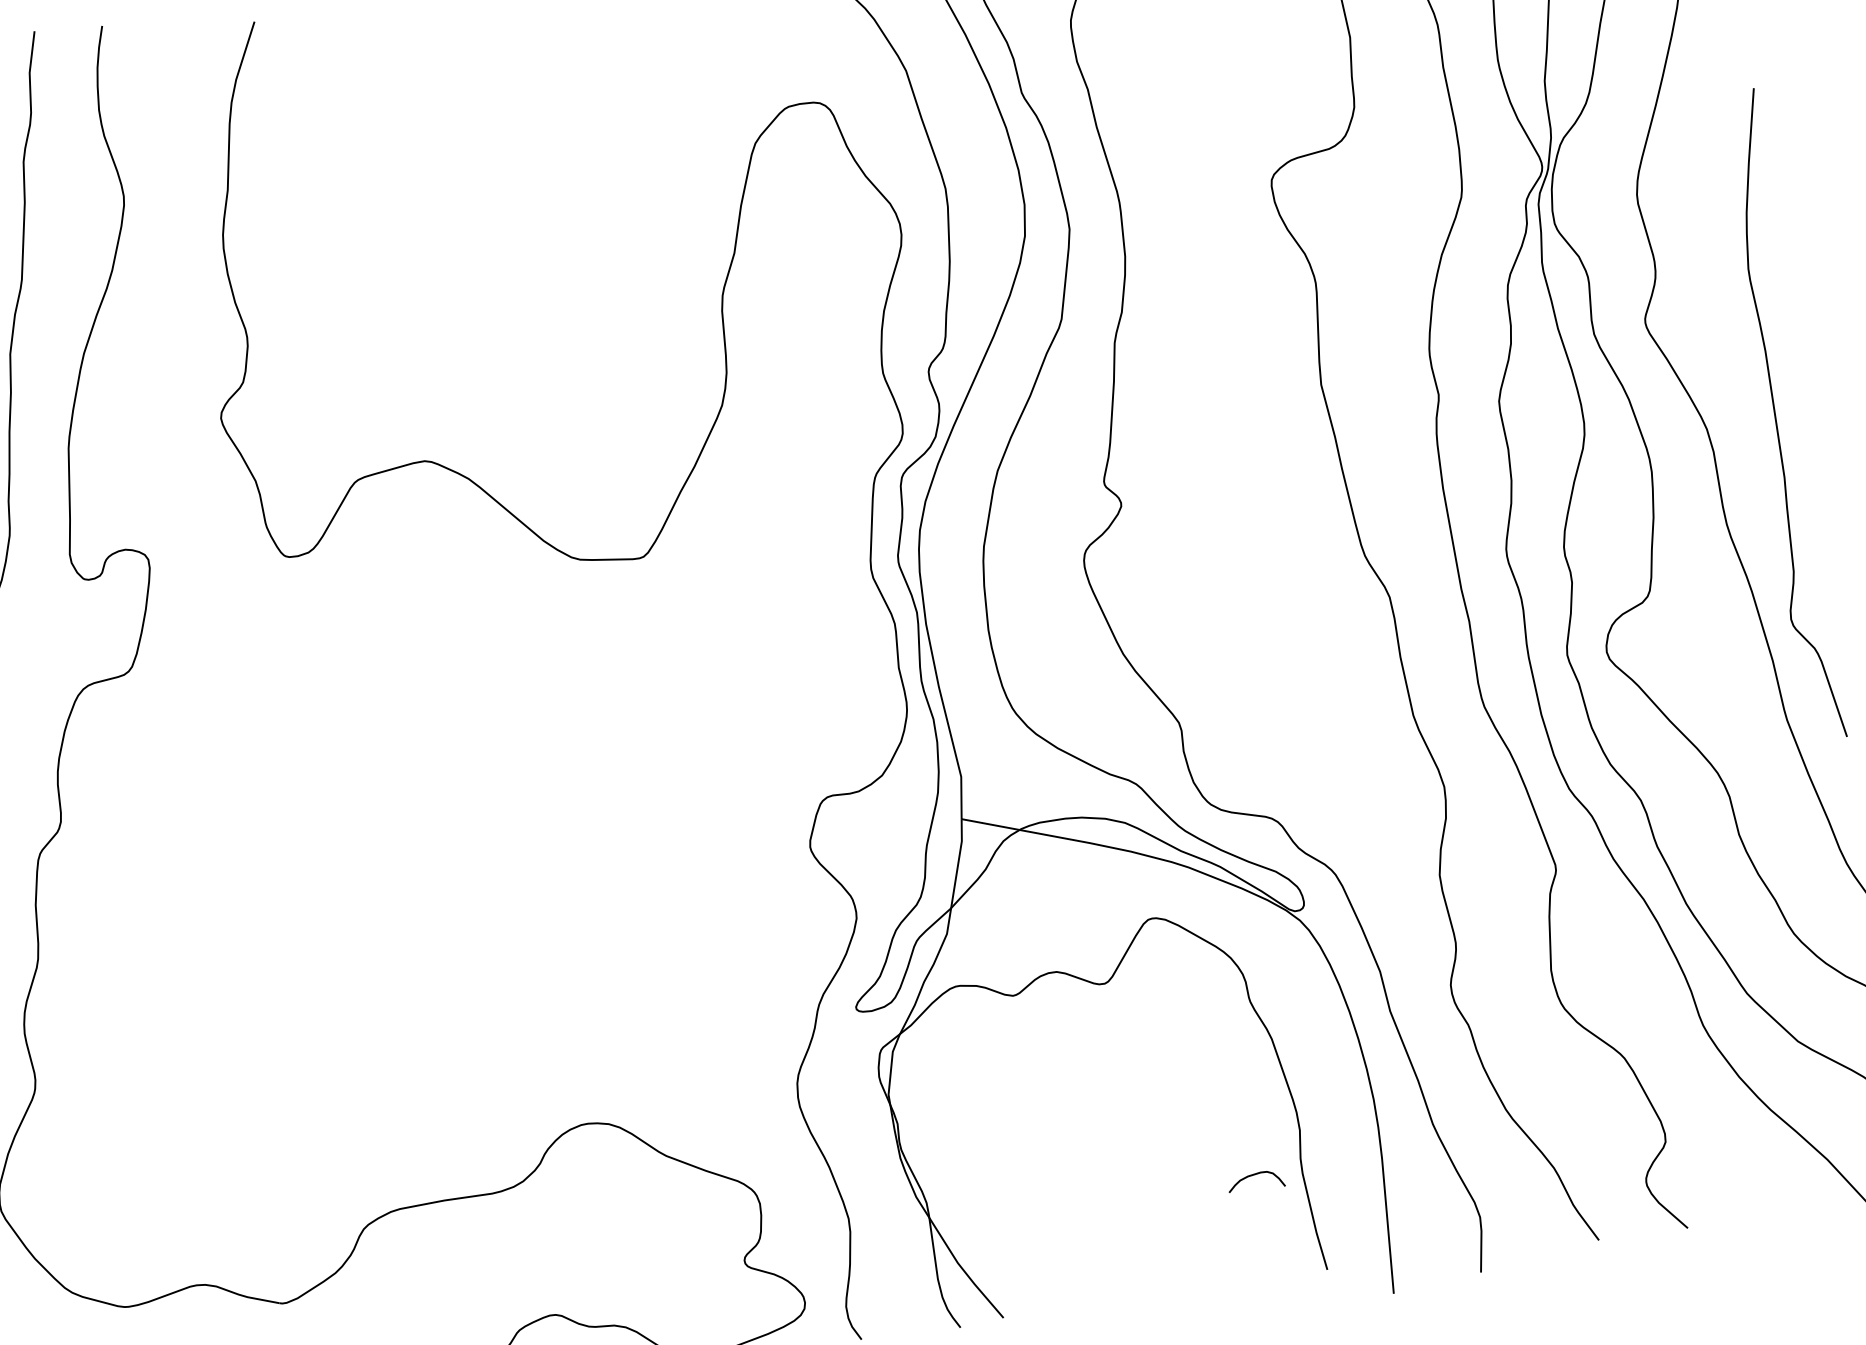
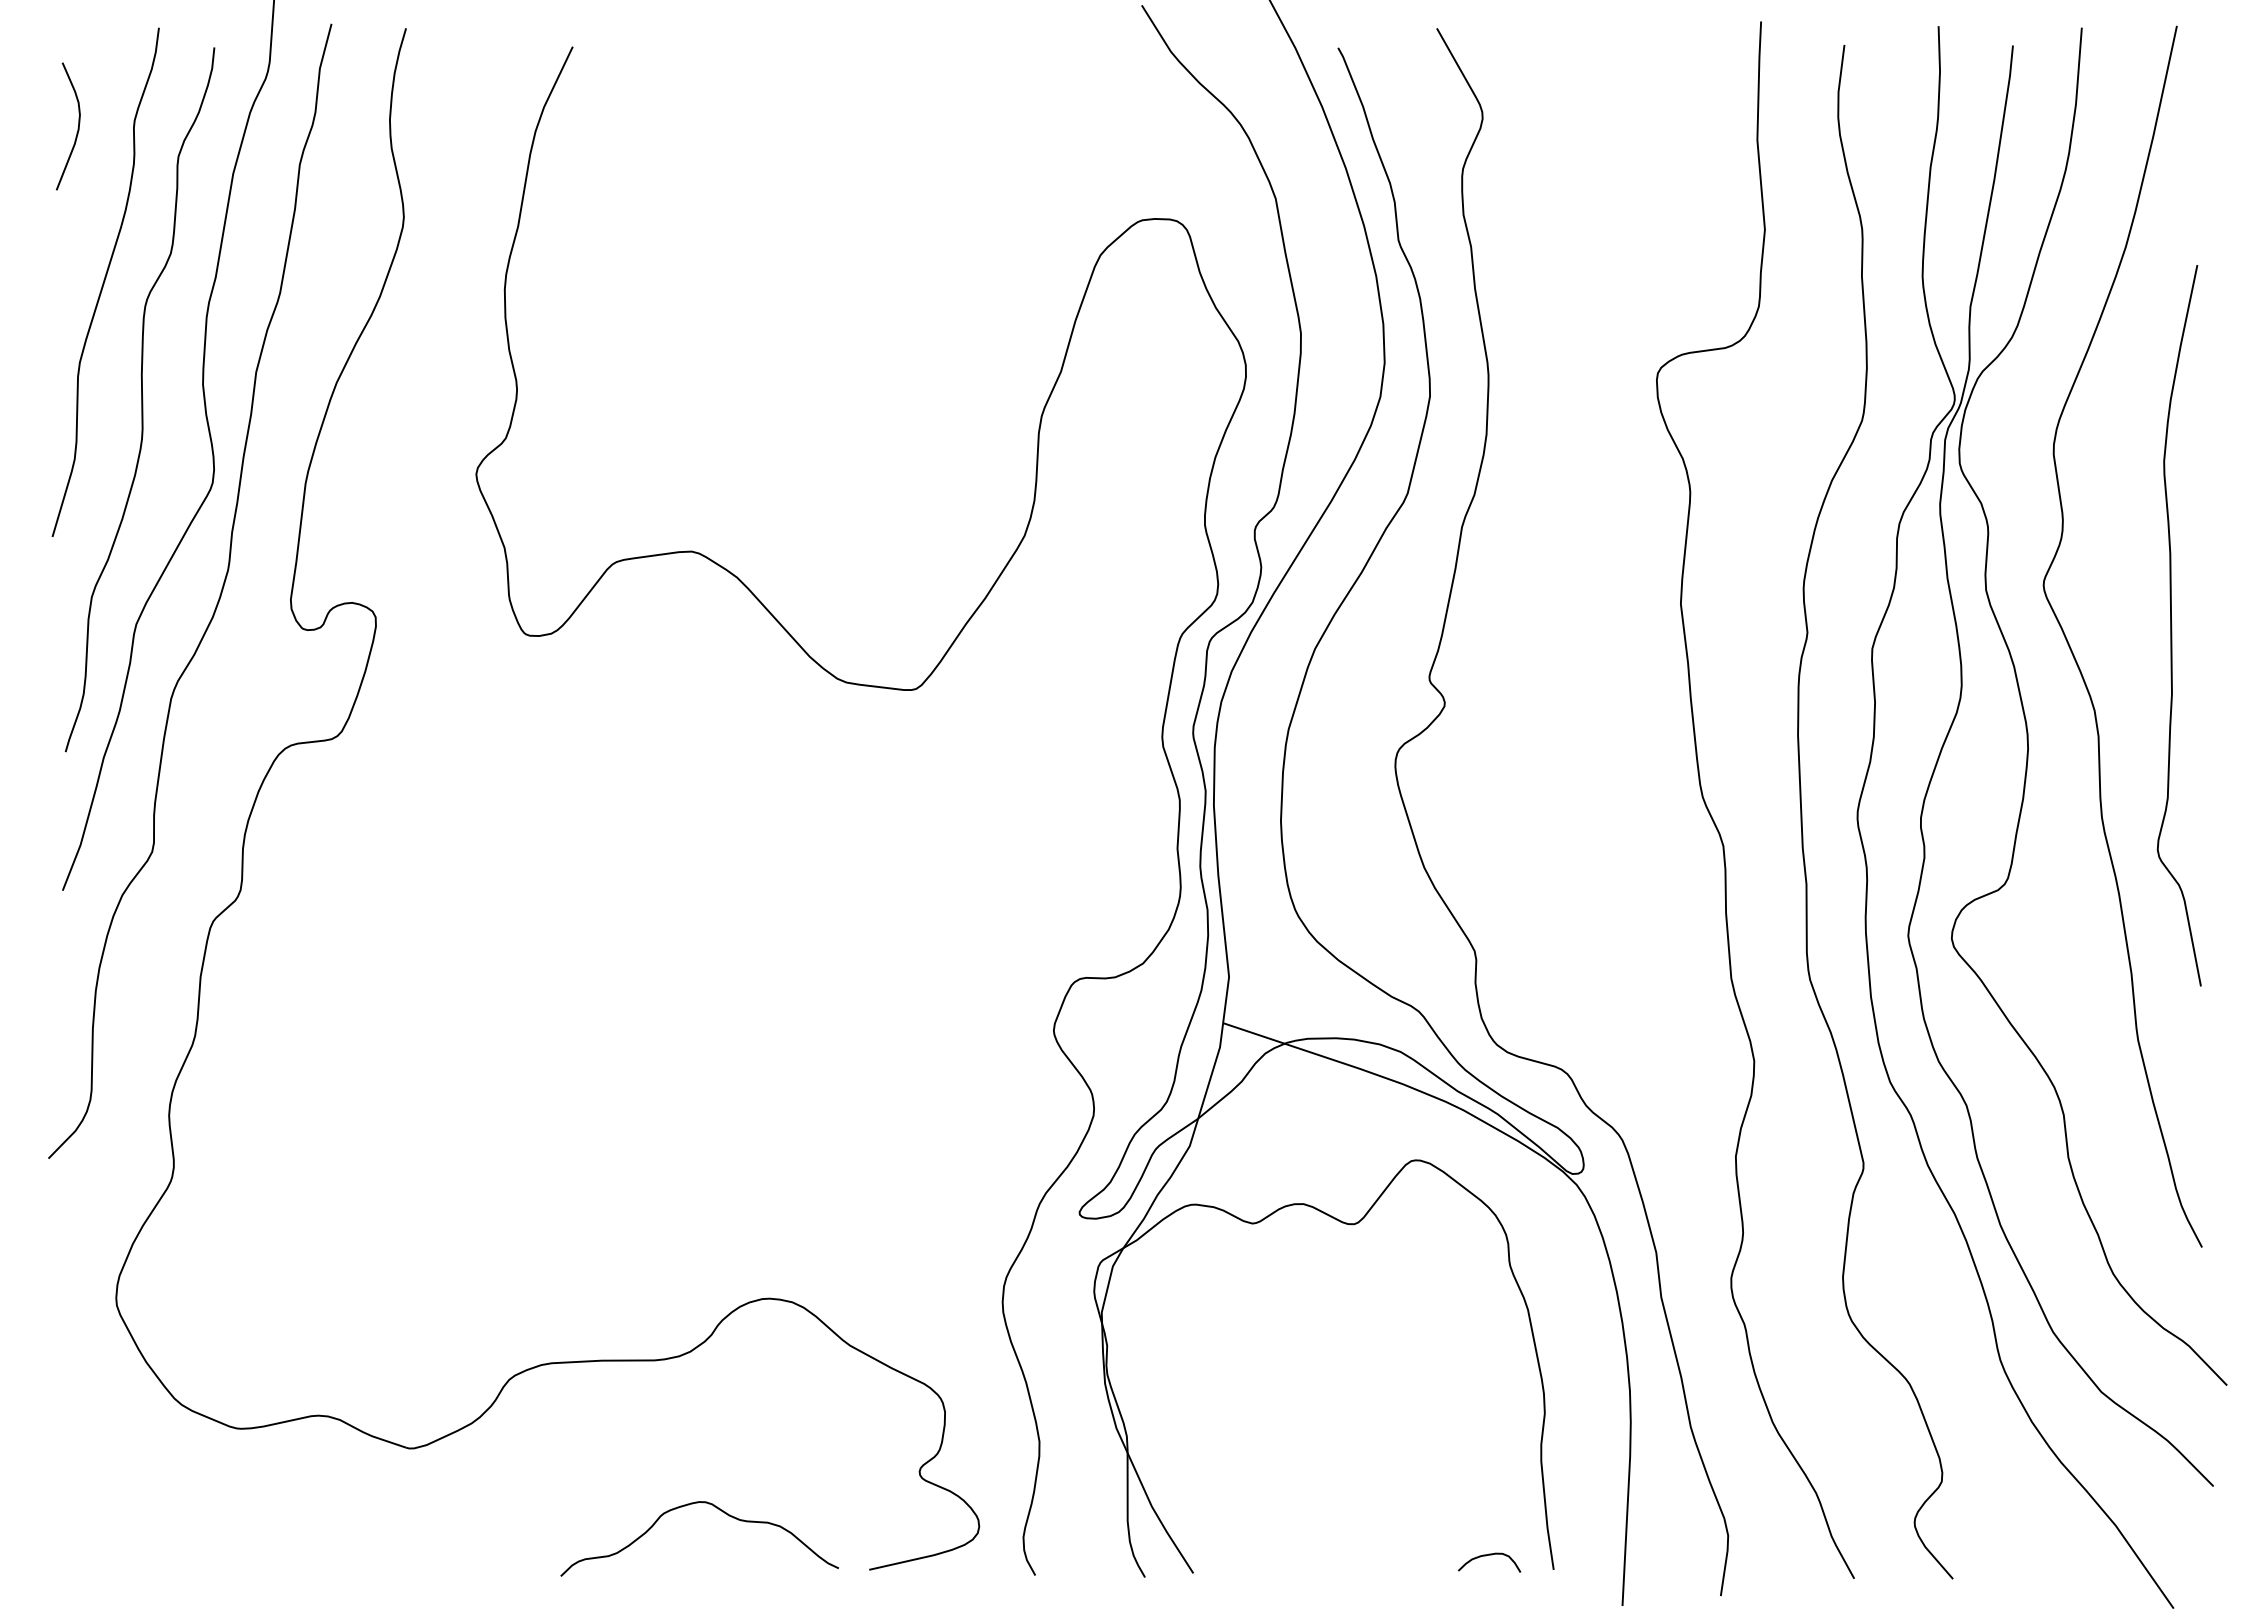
curve: (1776, 415) -> (2172, 625), moved
curve: (1252, 1176) -> (1486, 1556), moved

